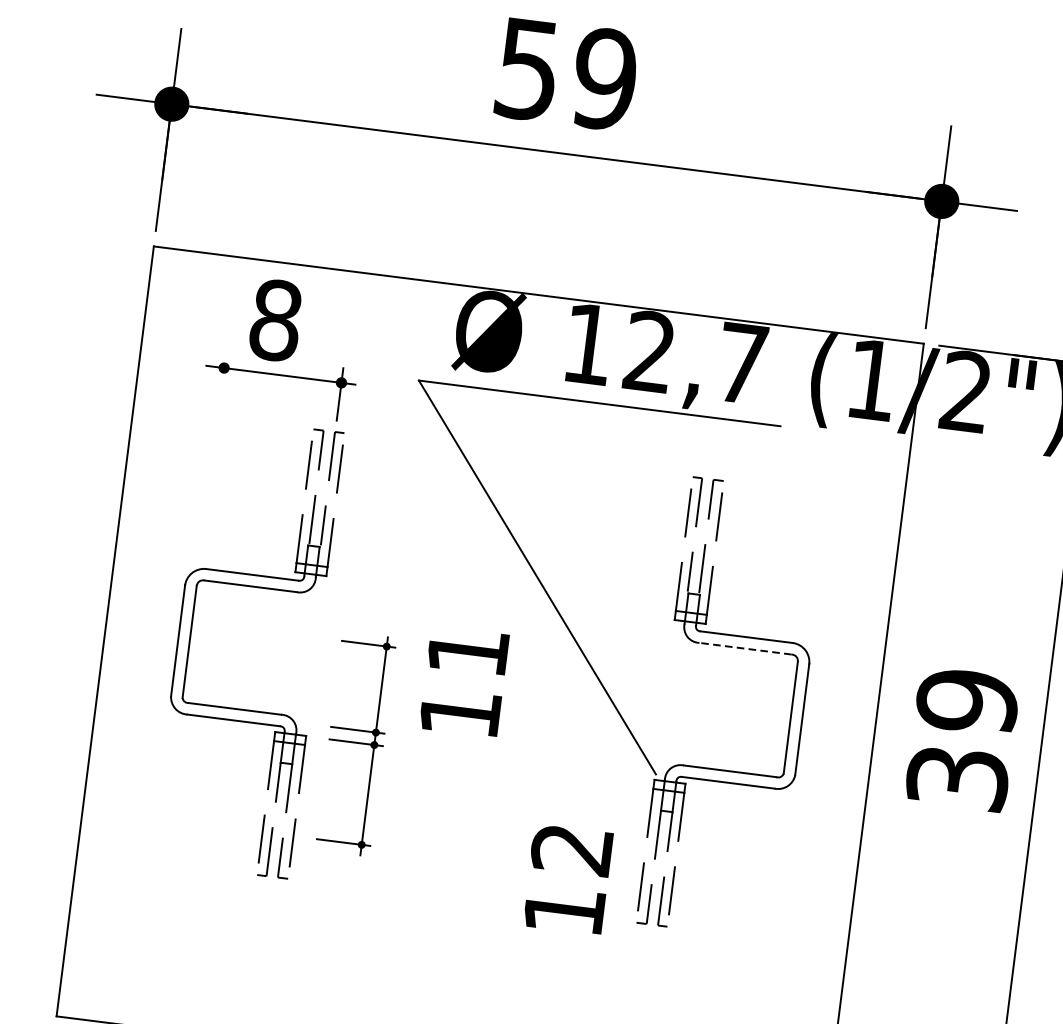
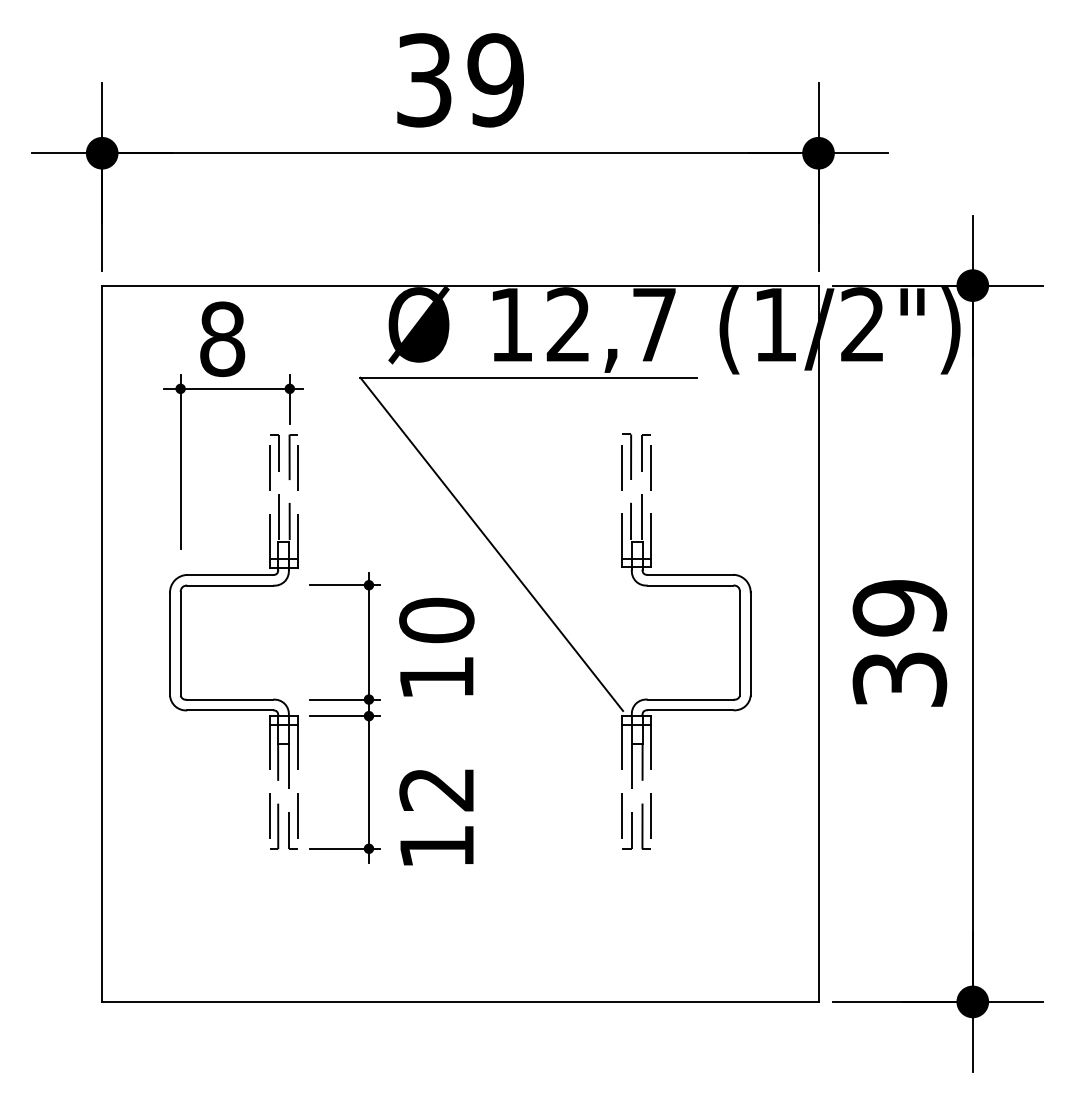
text: (528, 69) -> (424, 80), 59 -> 39
line: (214, 446) -> (180, 461), added
line: (745, 648) -> (690, 585), dashed -> solid
text: (467, 651) -> (436, 620), 11 -> 10
part: (355, 743) -> (344, 717), size x1.43
text: (567, 879) -> (436, 817), moved

